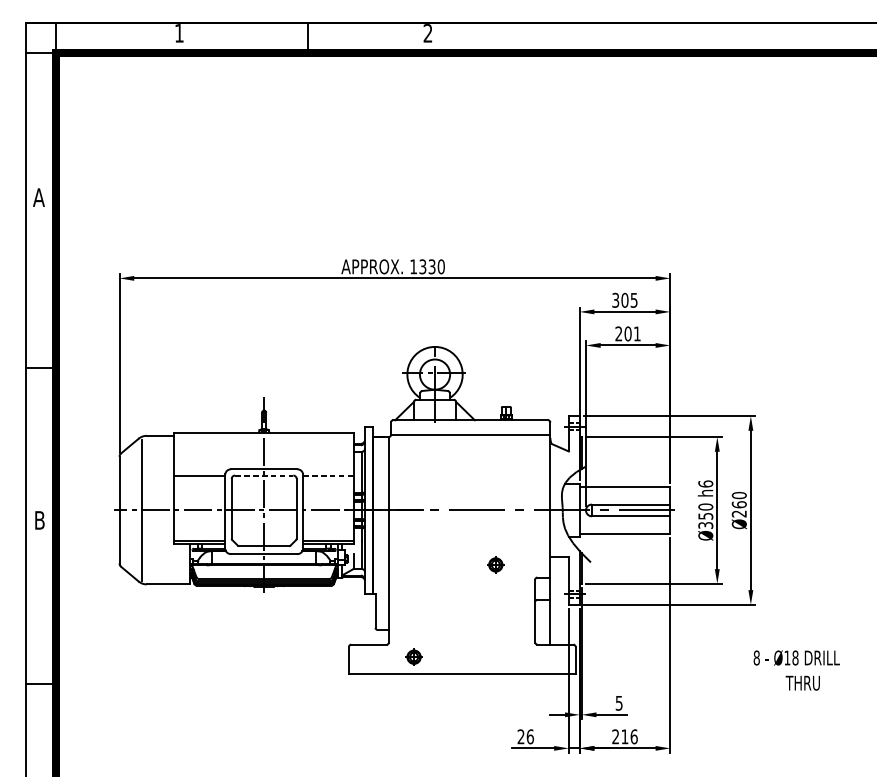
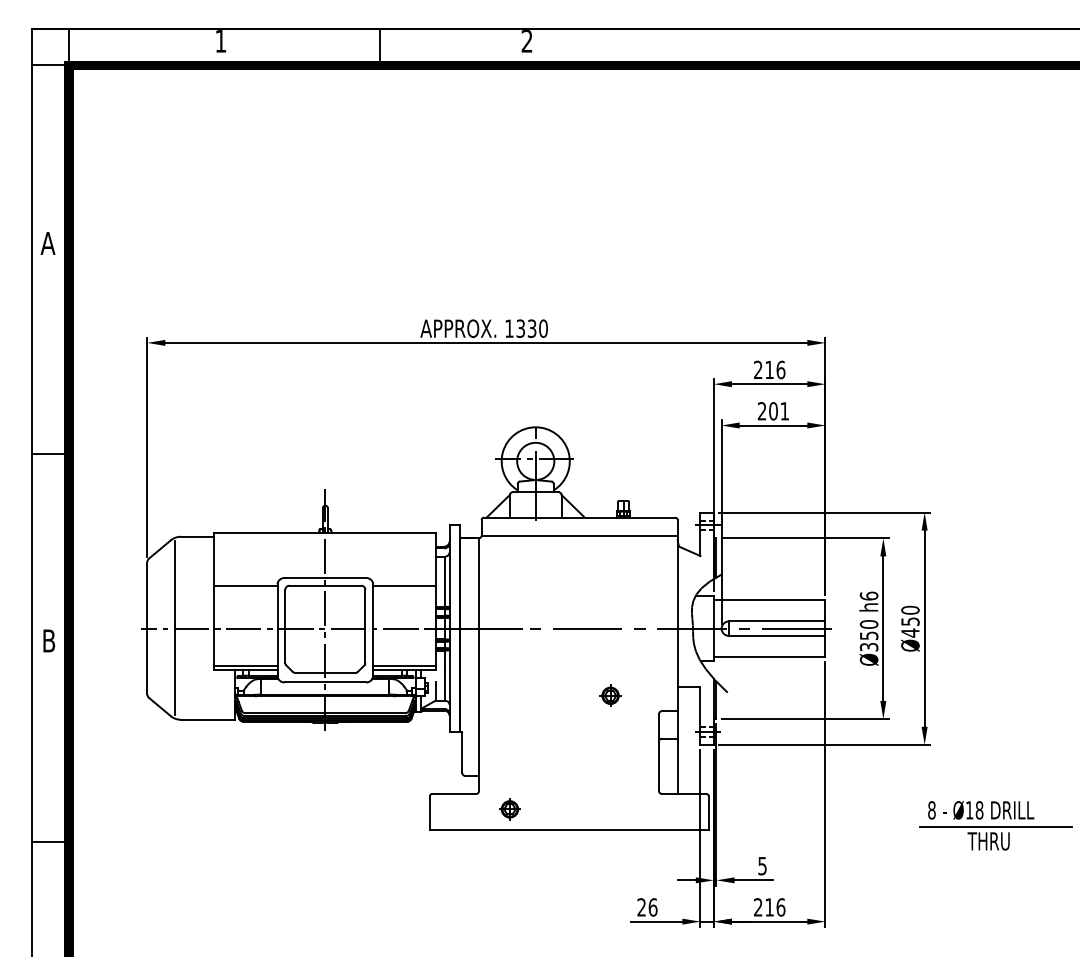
text: (624, 299) -> (769, 369), 305 -> 216
line: (264, 475) -> (325, 585), dashed -> solid
line: (328, 475) -> (404, 585), dashed -> solid
text: (739, 509) -> (910, 627), Ø260 -> Ø450
line: (809, 671) -> (996, 826), added

